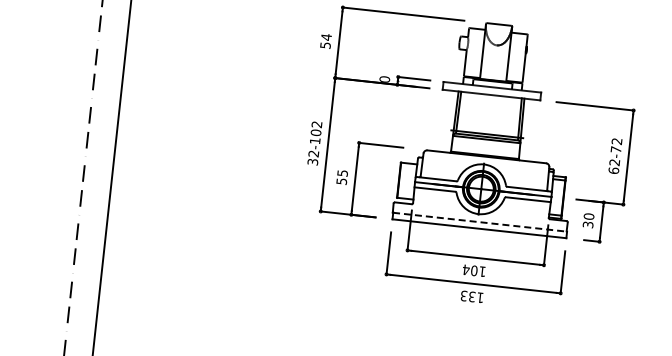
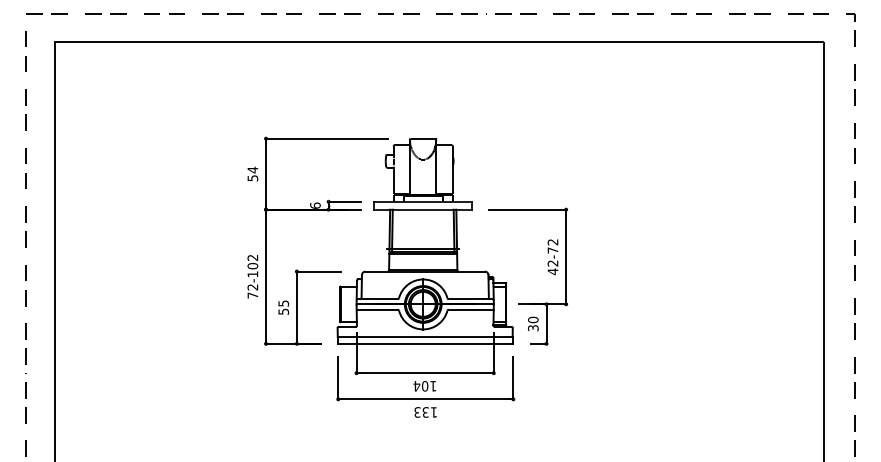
text: (384, 79) -> (315, 205), 0 -> 6
text: (312, 161) -> (252, 295), 32-102 -> 72-102
text: (613, 170) -> (552, 271), 62-72 -> 42-72
line: (479, 222) -> (425, 337), dashed -> solid

